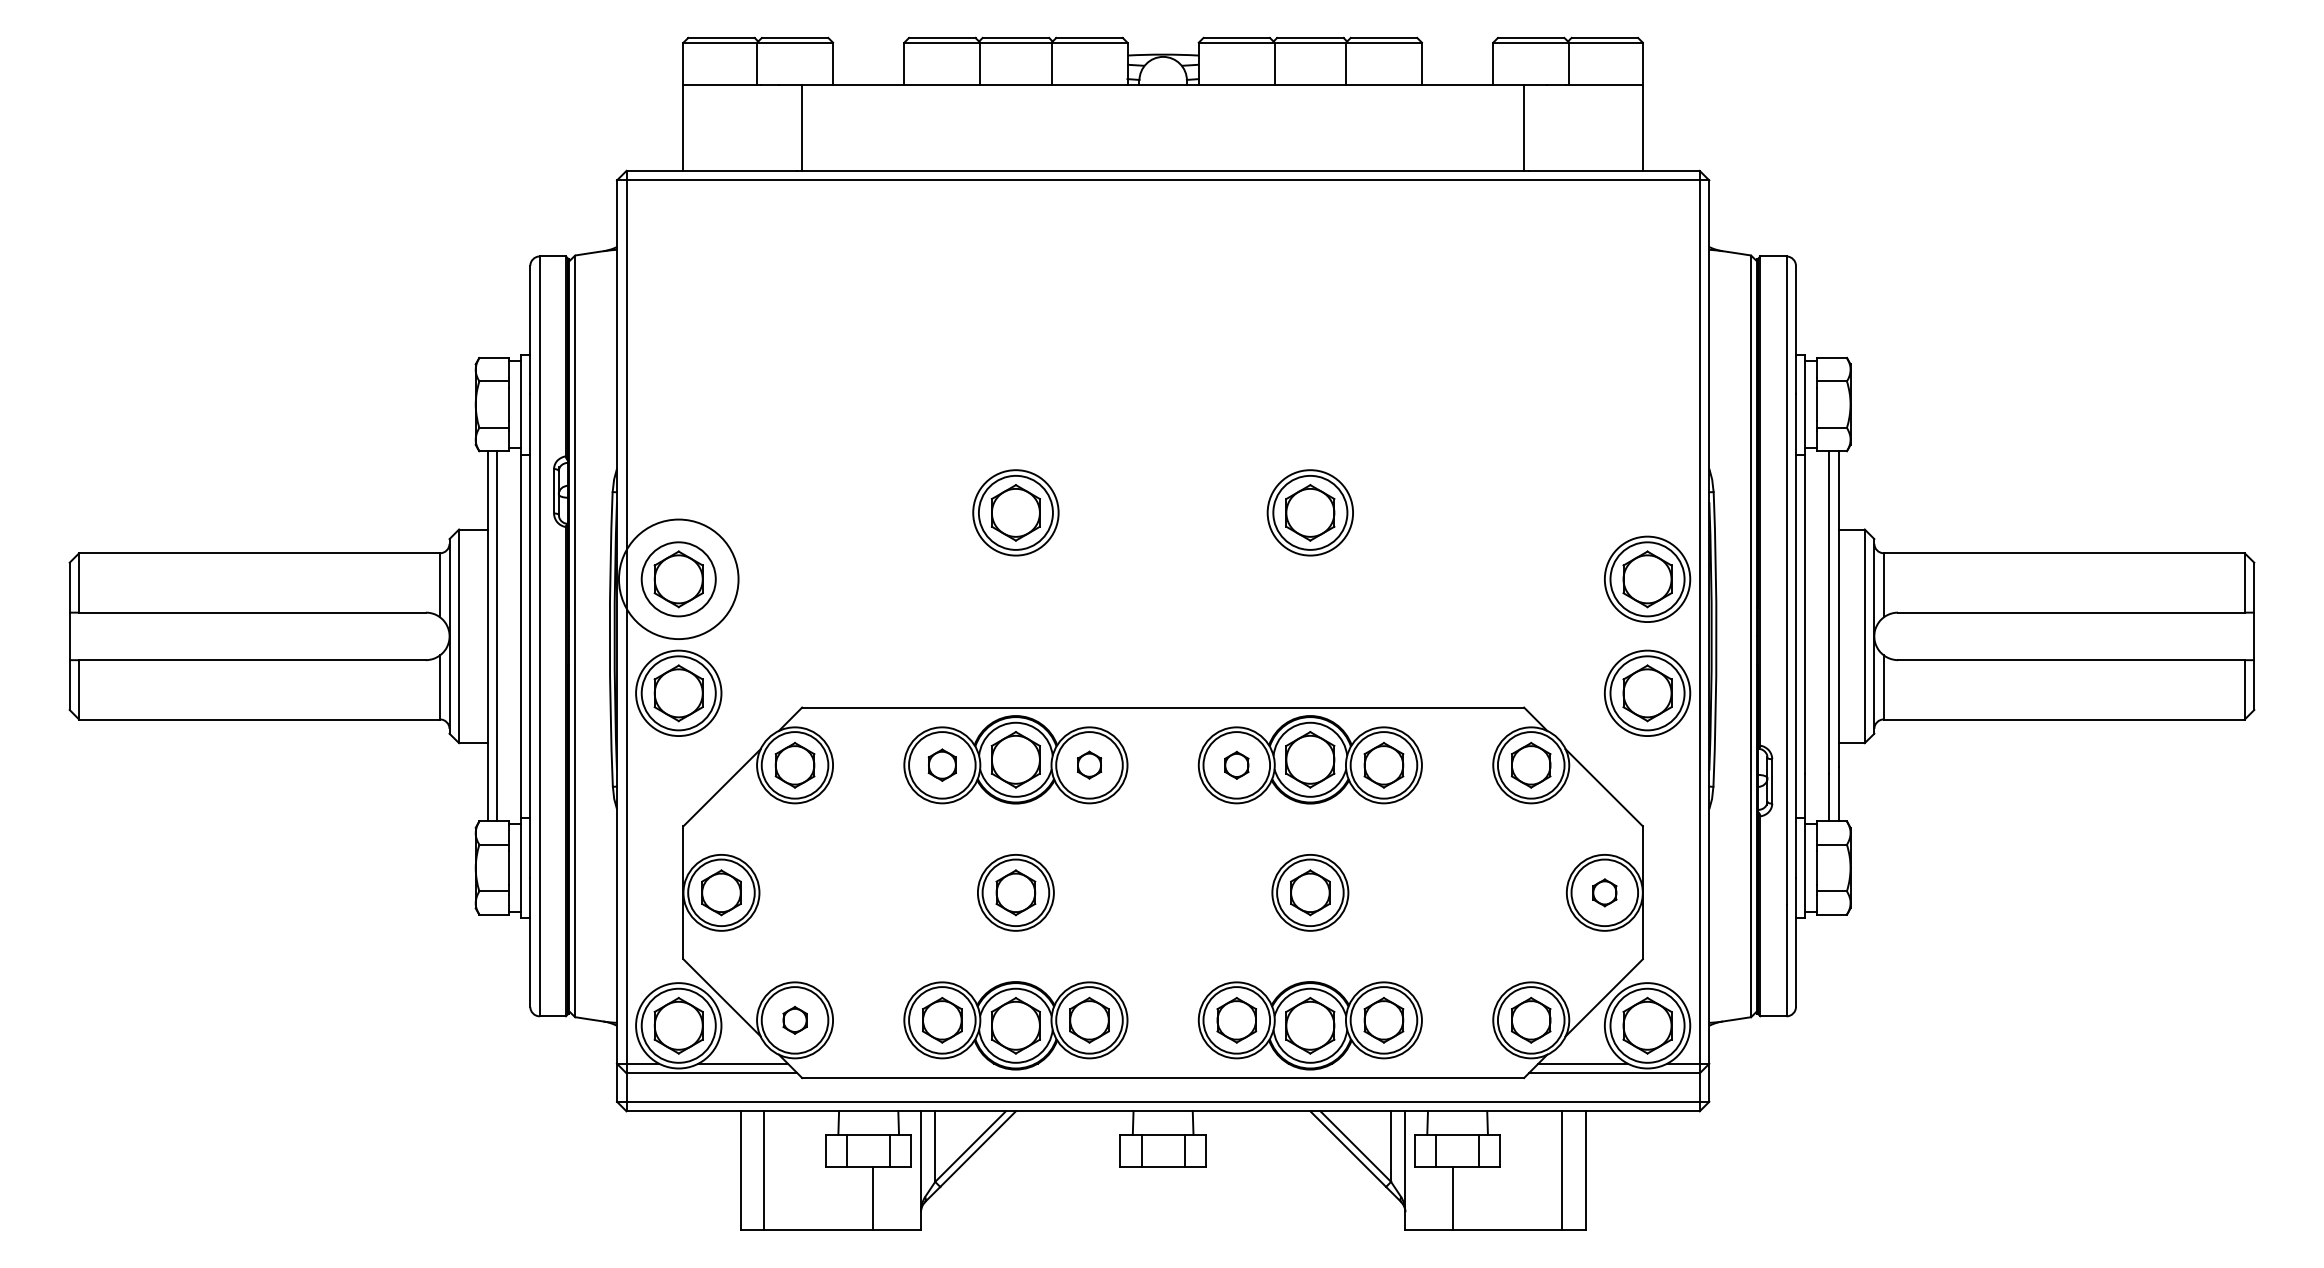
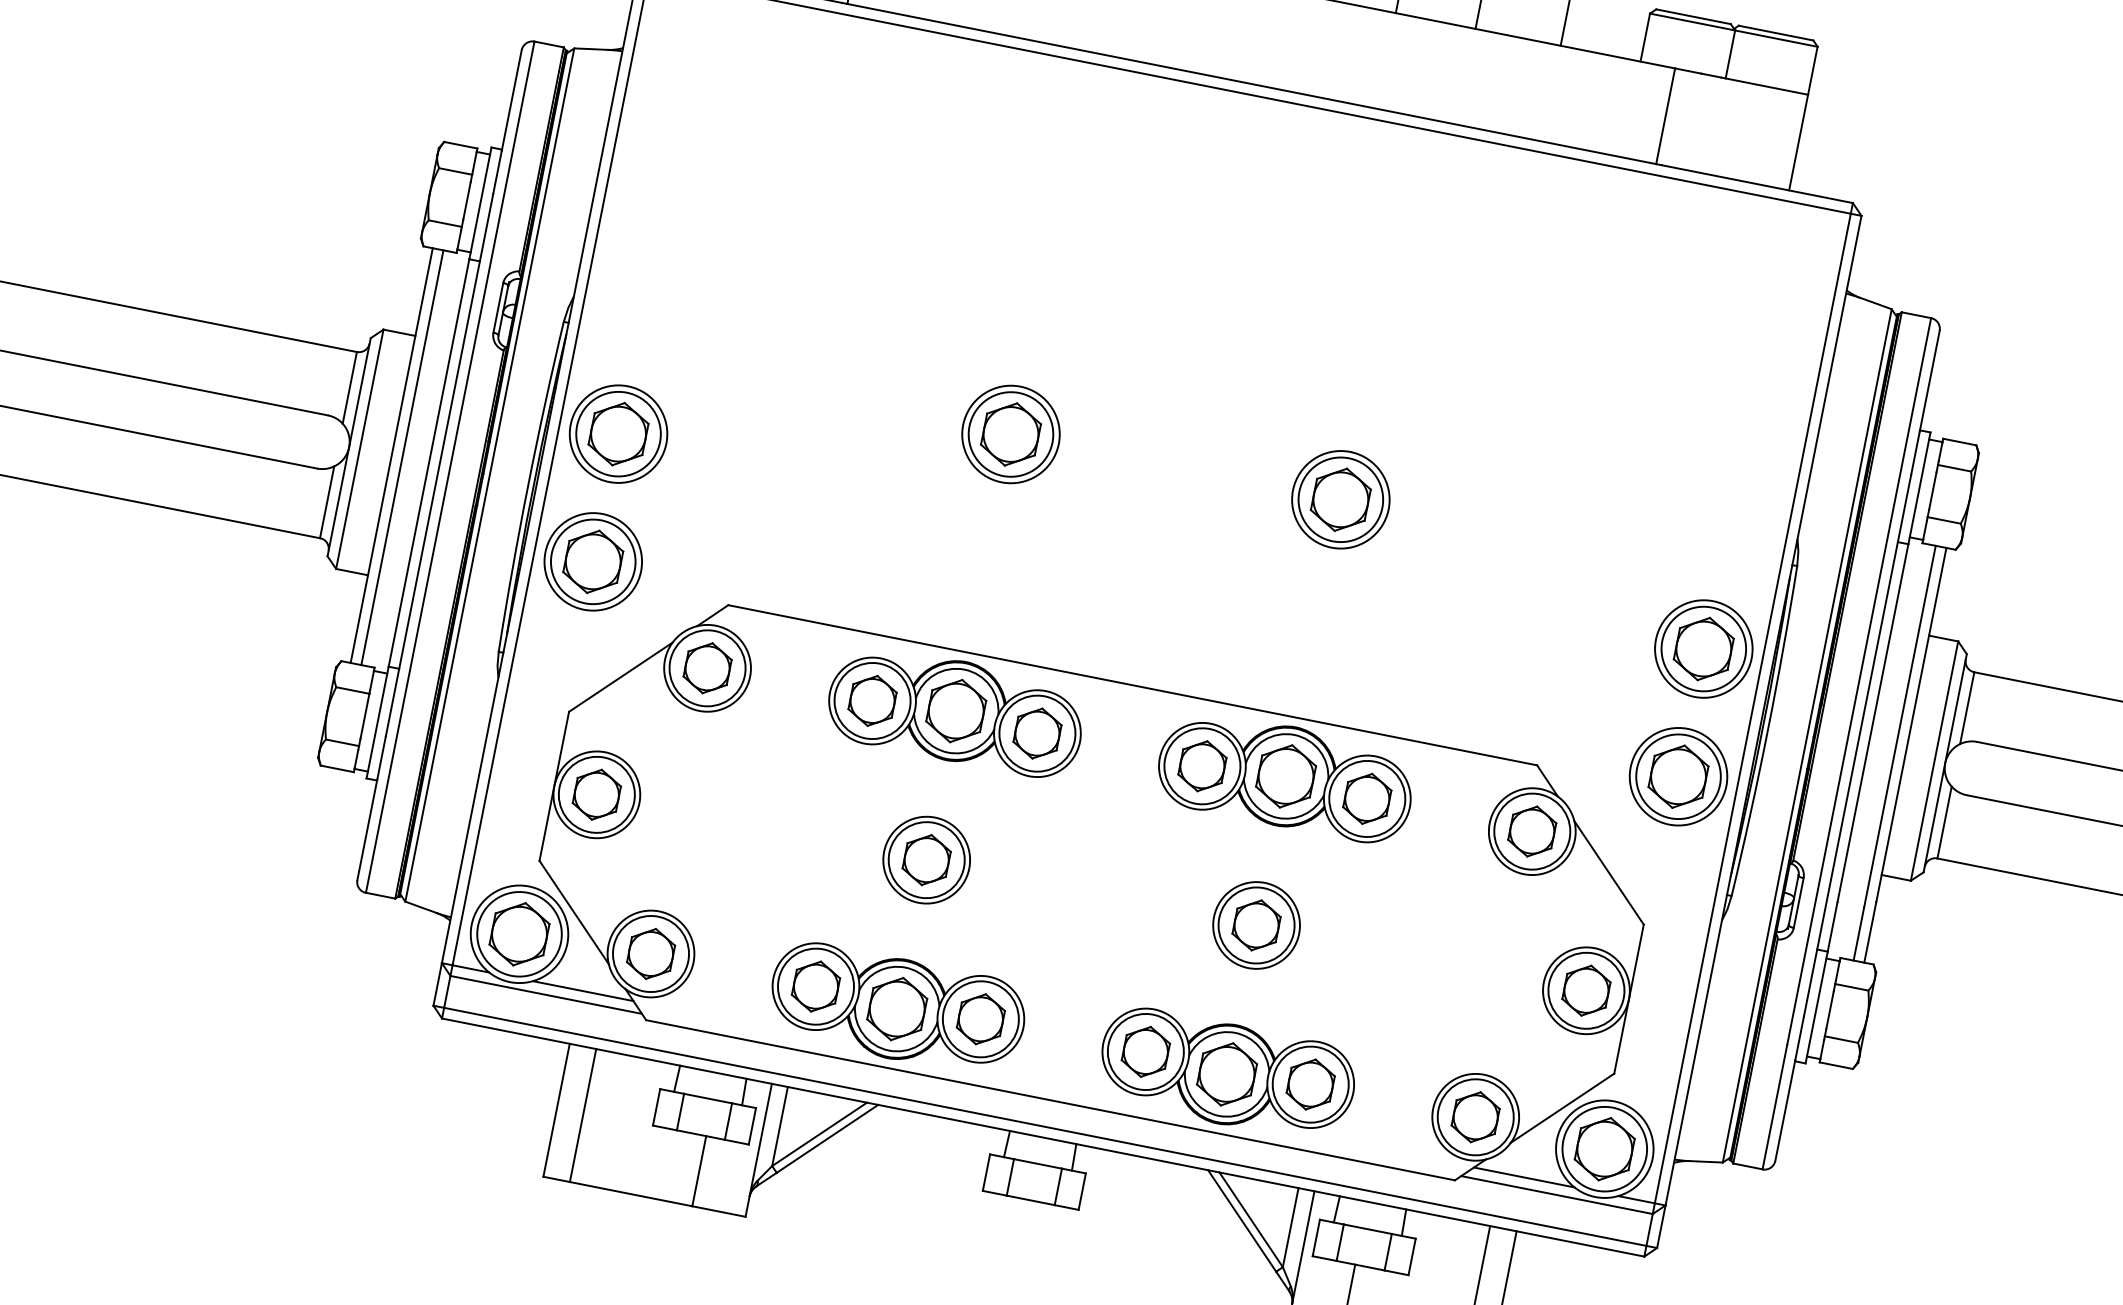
circle: (678, 579) -> (618, 434), size x0.71
part: (942, 764) -> (872, 700), size x1.43
part: (1089, 764) -> (1037, 732), size x1.67
part: (1236, 765) -> (1202, 766), size x1.67
part: (1604, 892) -> (1586, 990), size x1.67
part: (794, 1020) -> (650, 954), size x1.67

